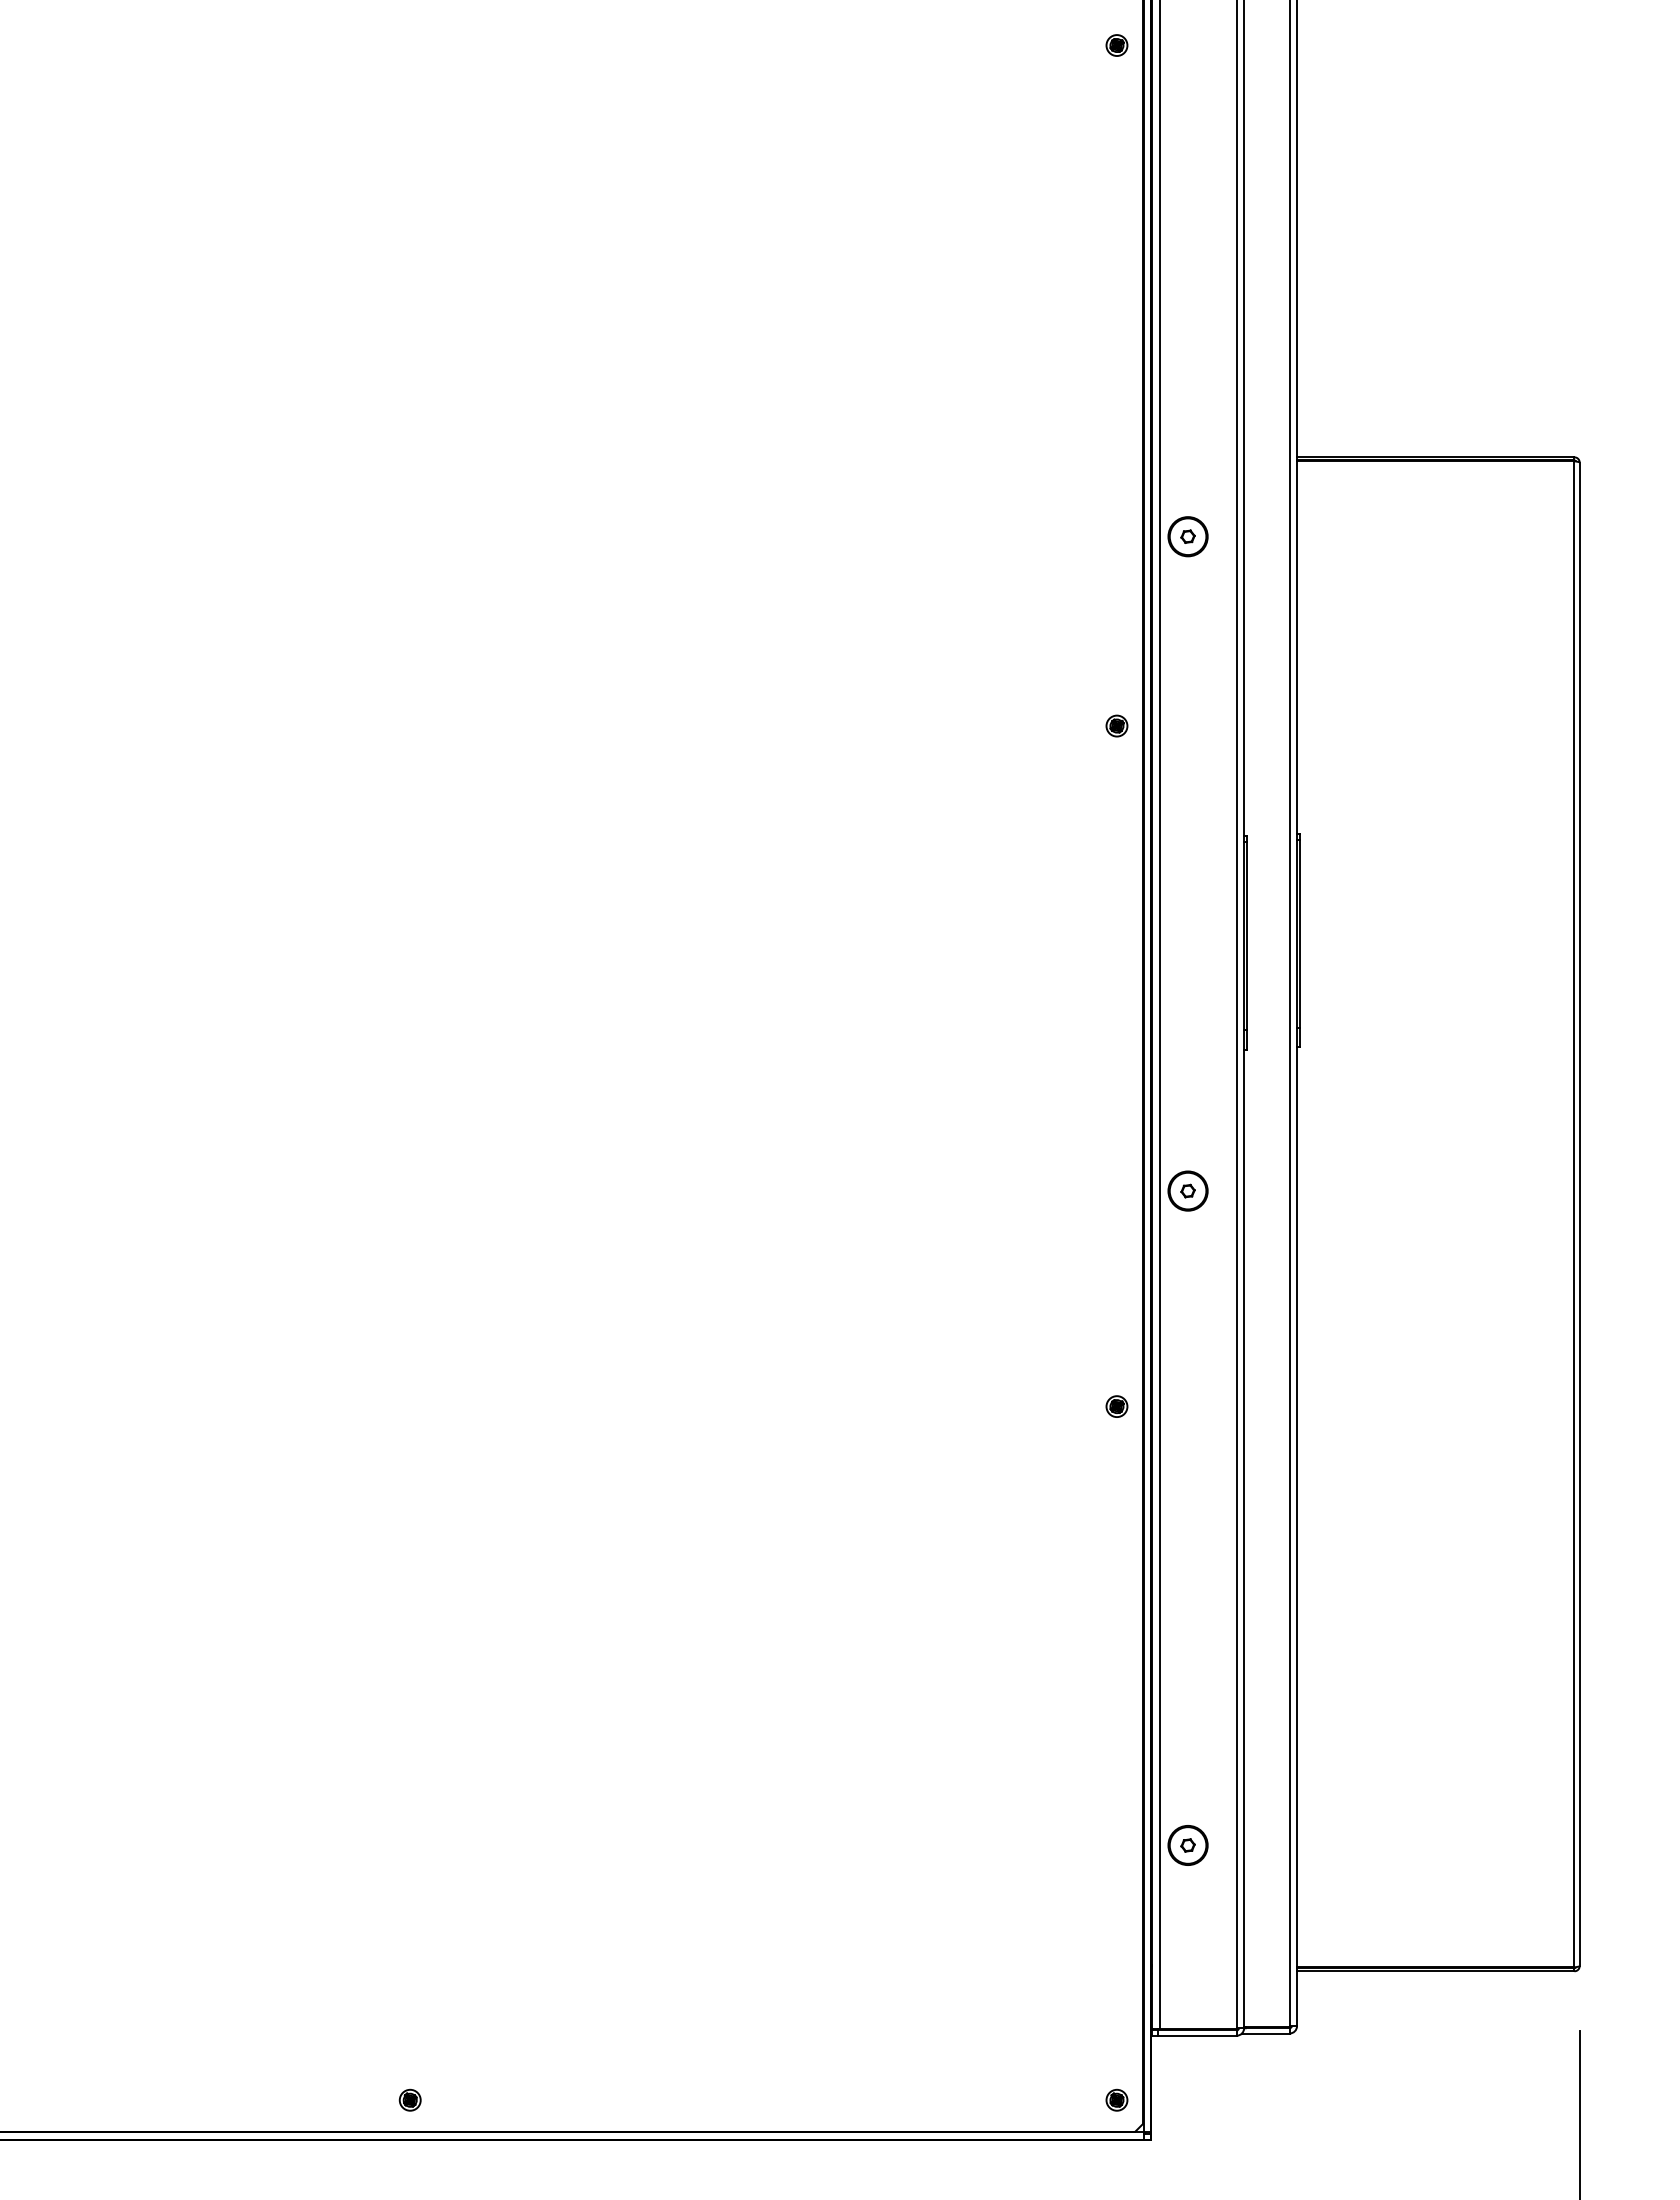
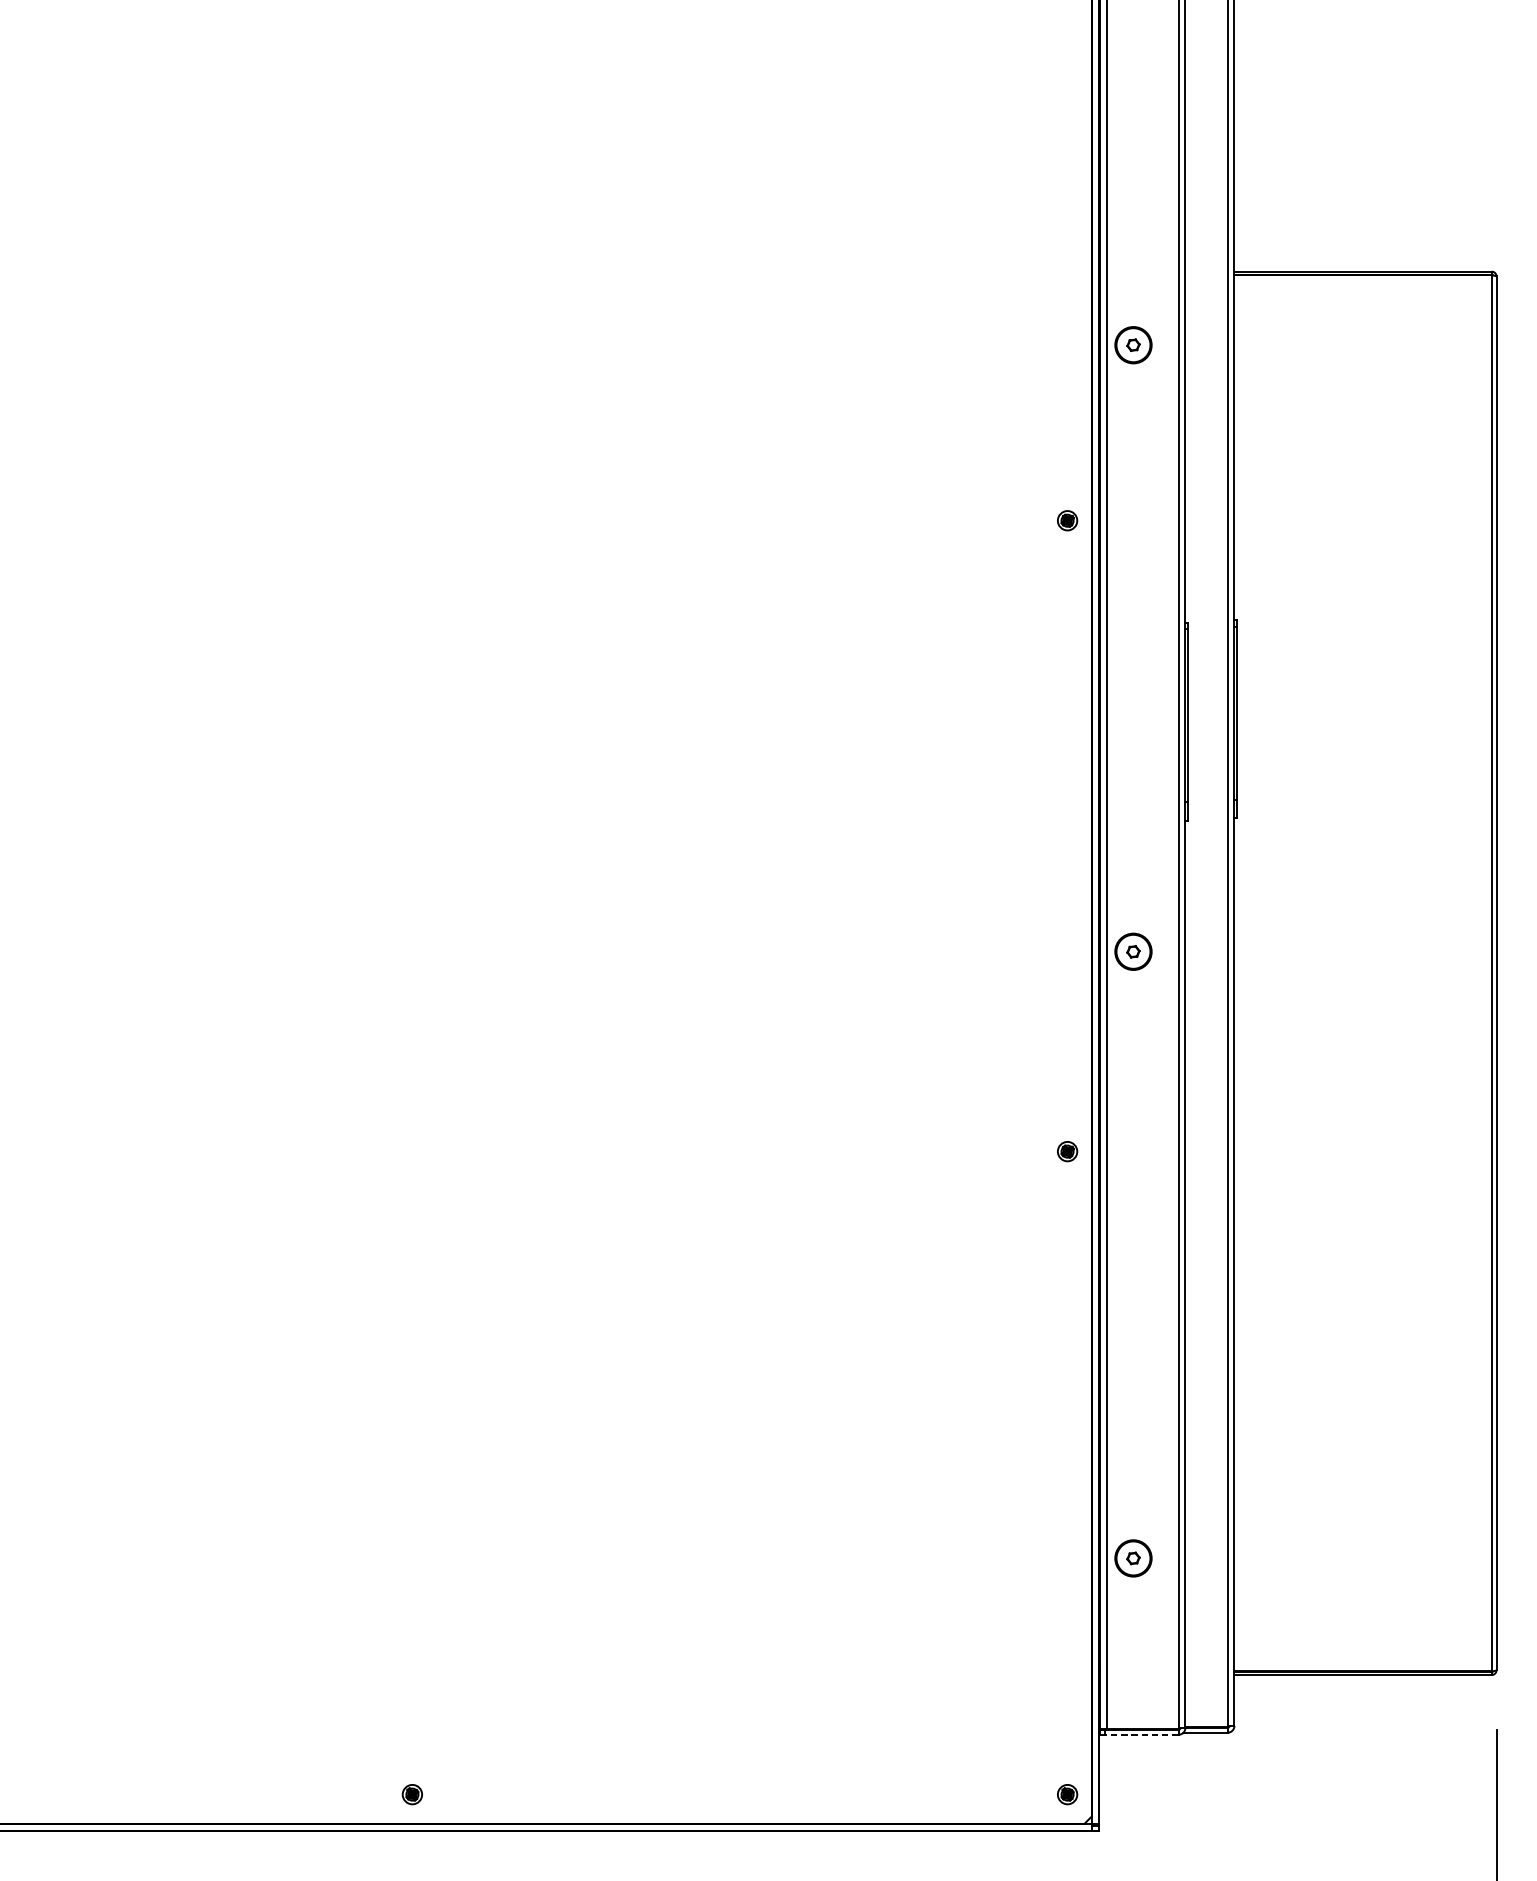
line: (1197, 2035) -> (1142, 1734), solid -> dashed

